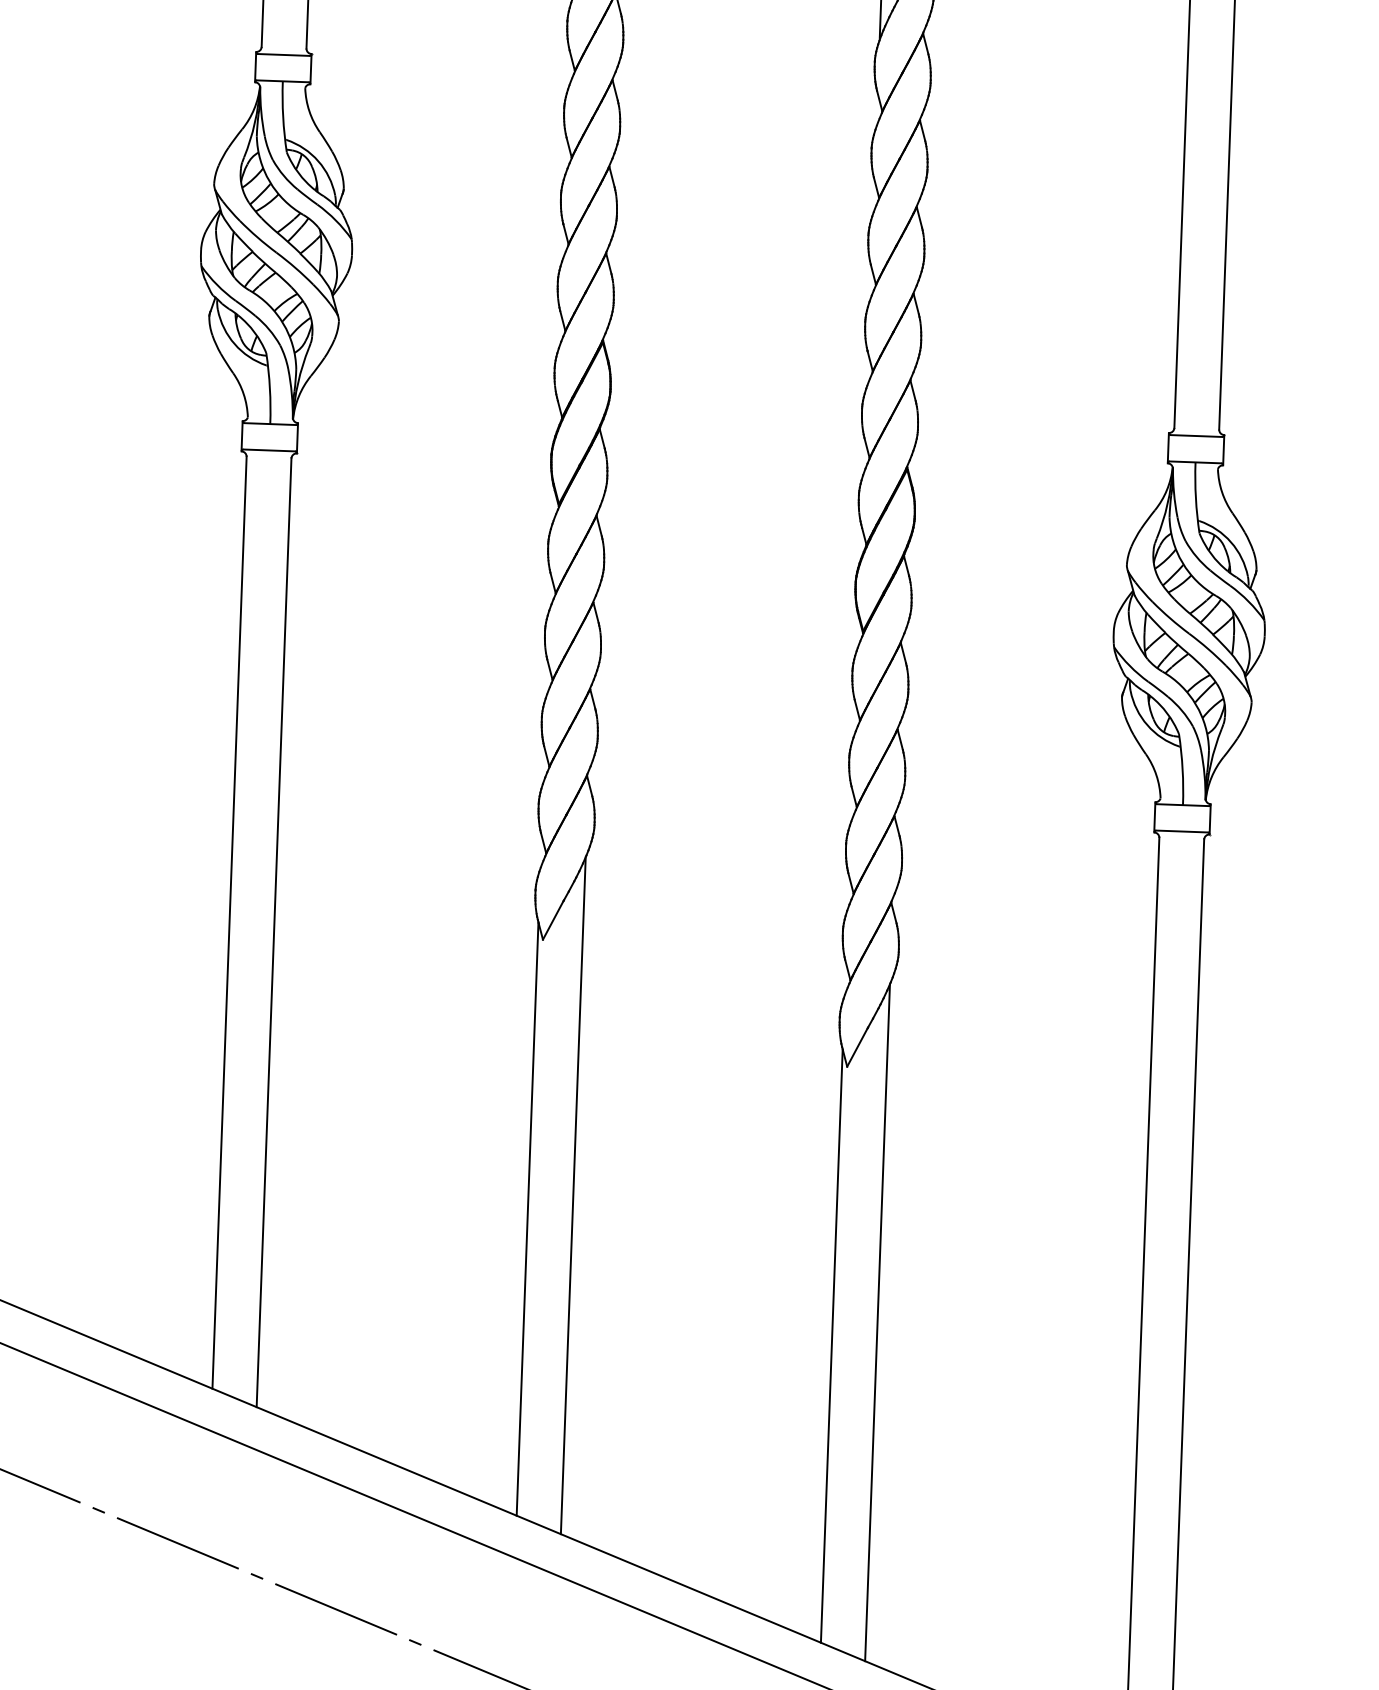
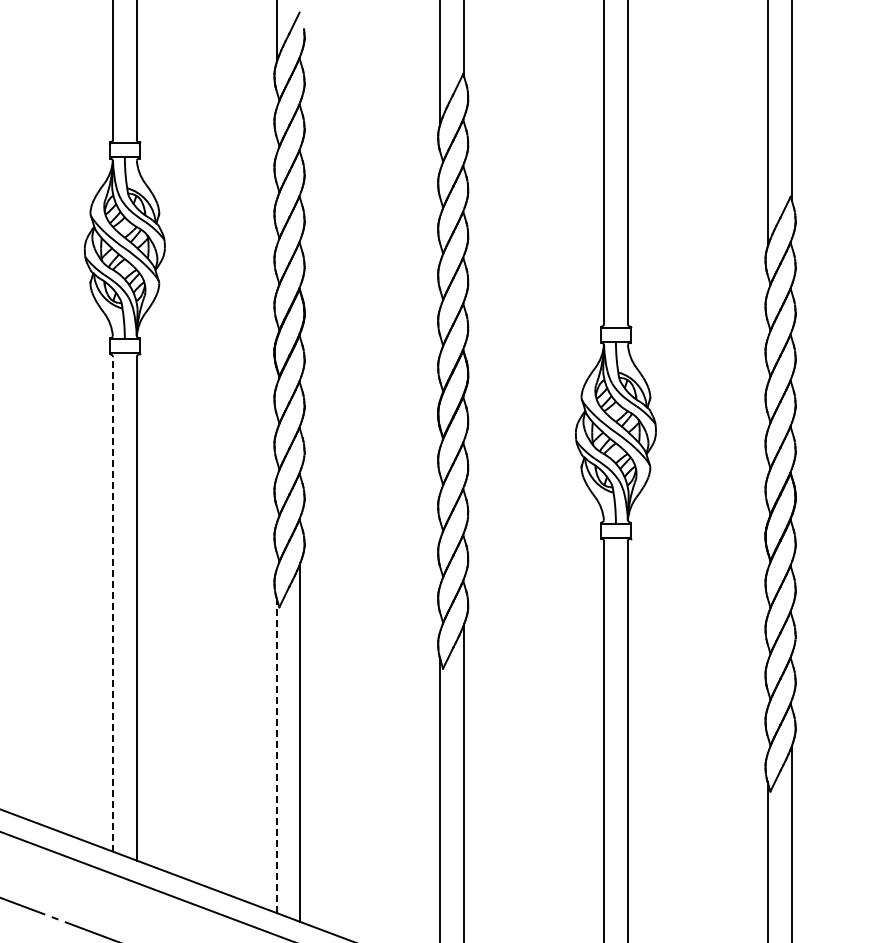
line: (228, 921) -> (112, 603), solid -> dashed
line: (527, 1218) -> (276, 755), solid -> dashed

